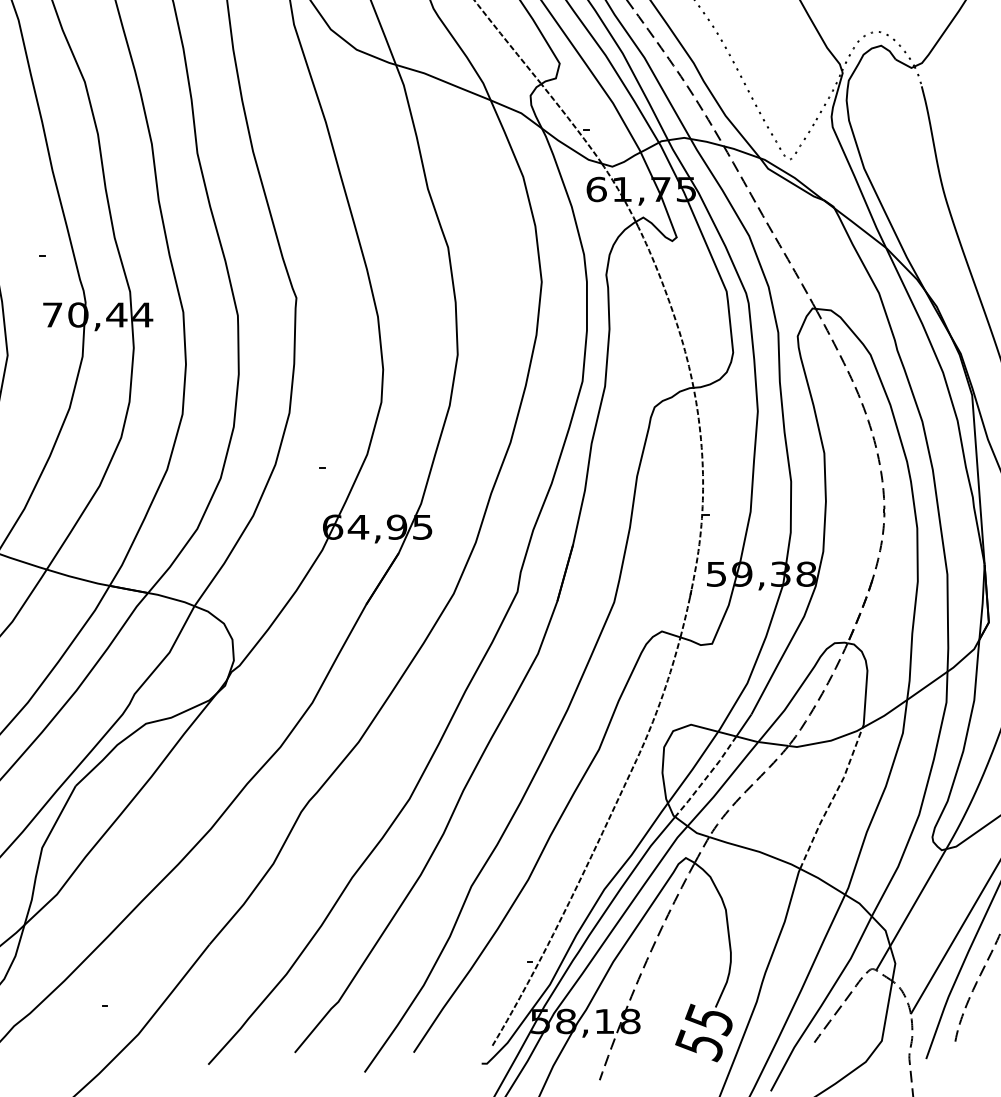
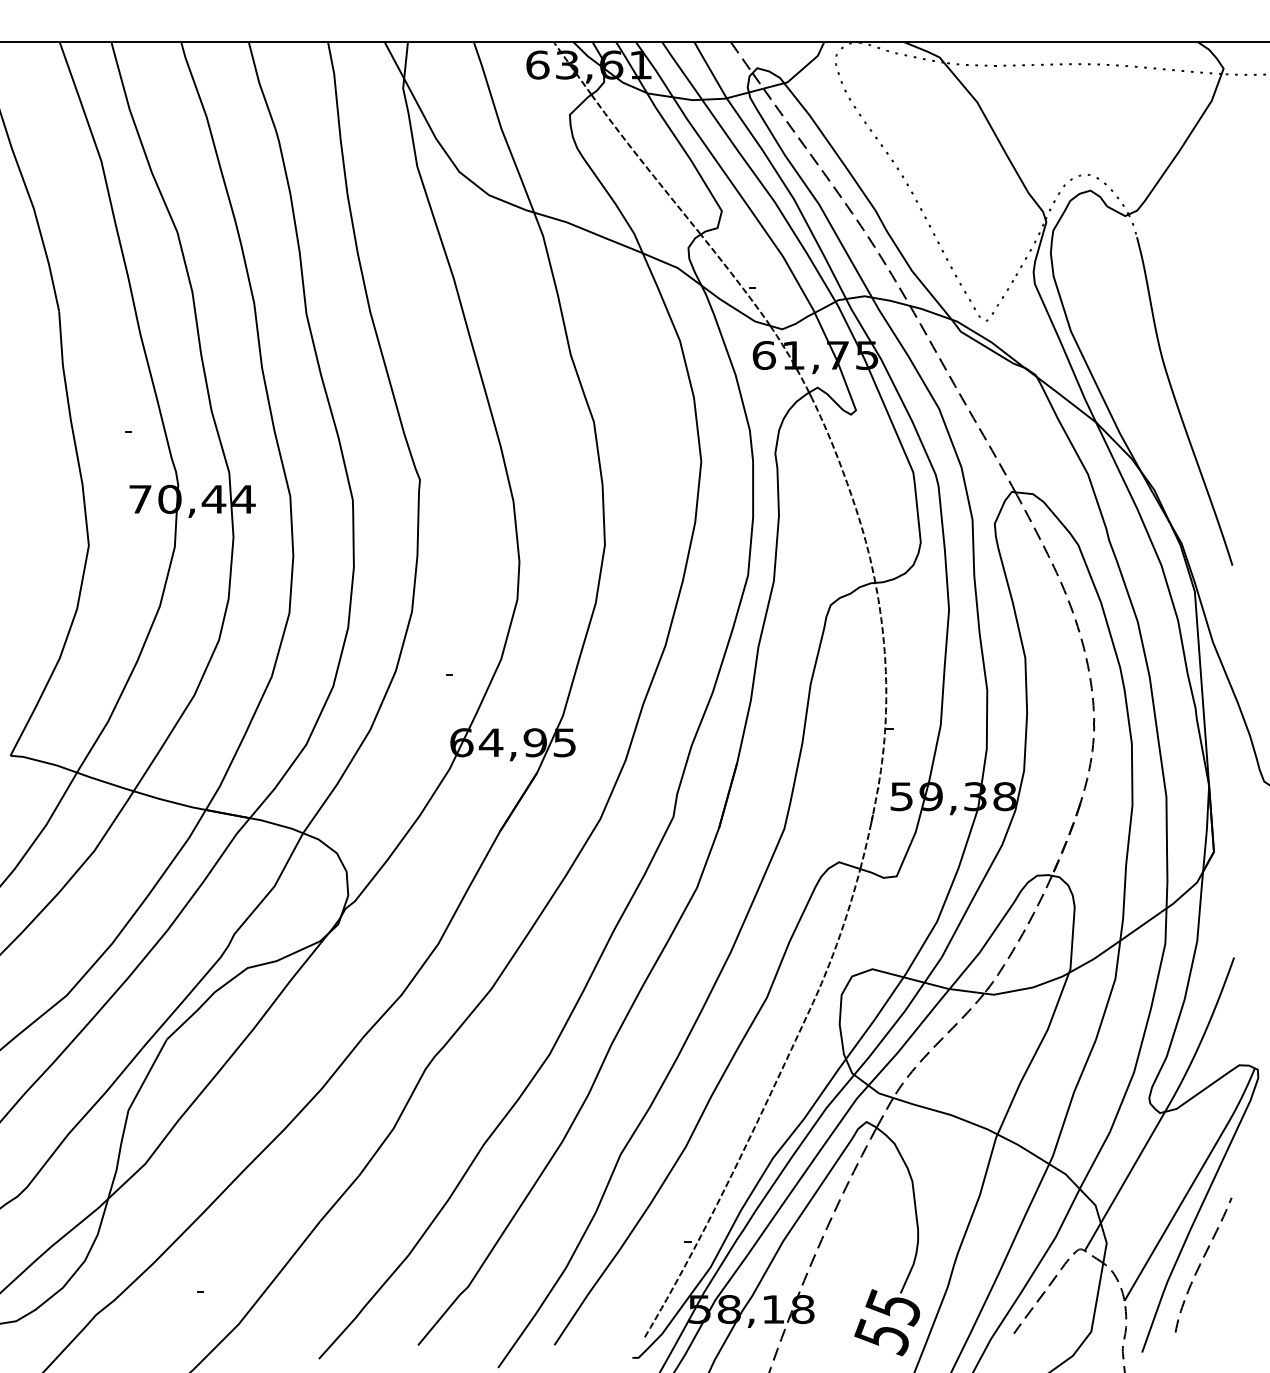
line: (706, 777) -> (890, 1029), dashed -> solid
line: (833, 799) -> (1035, 1054), dashed -> solid

